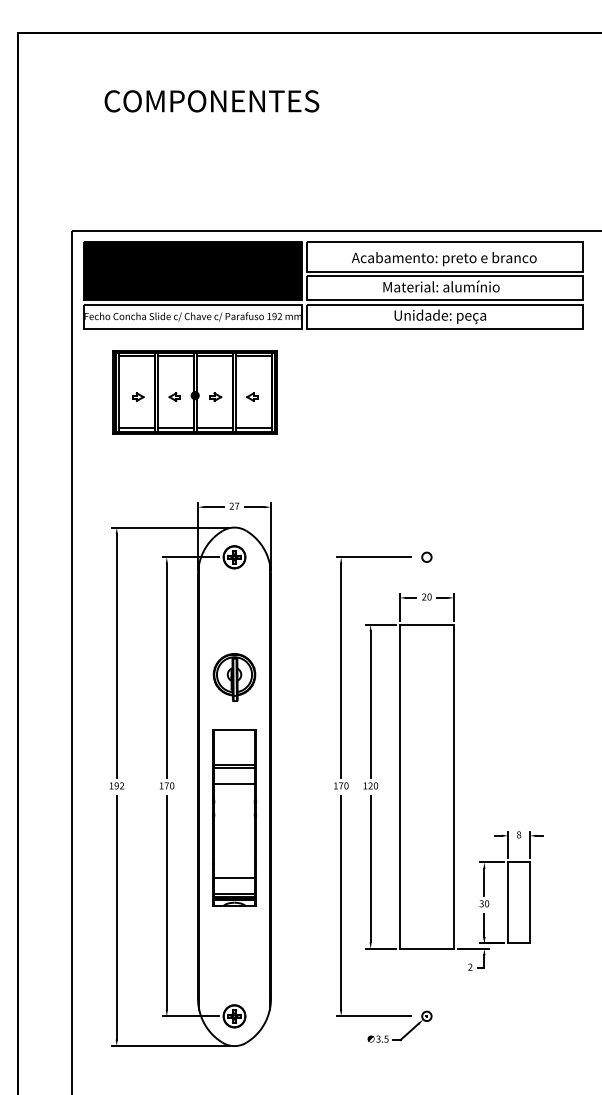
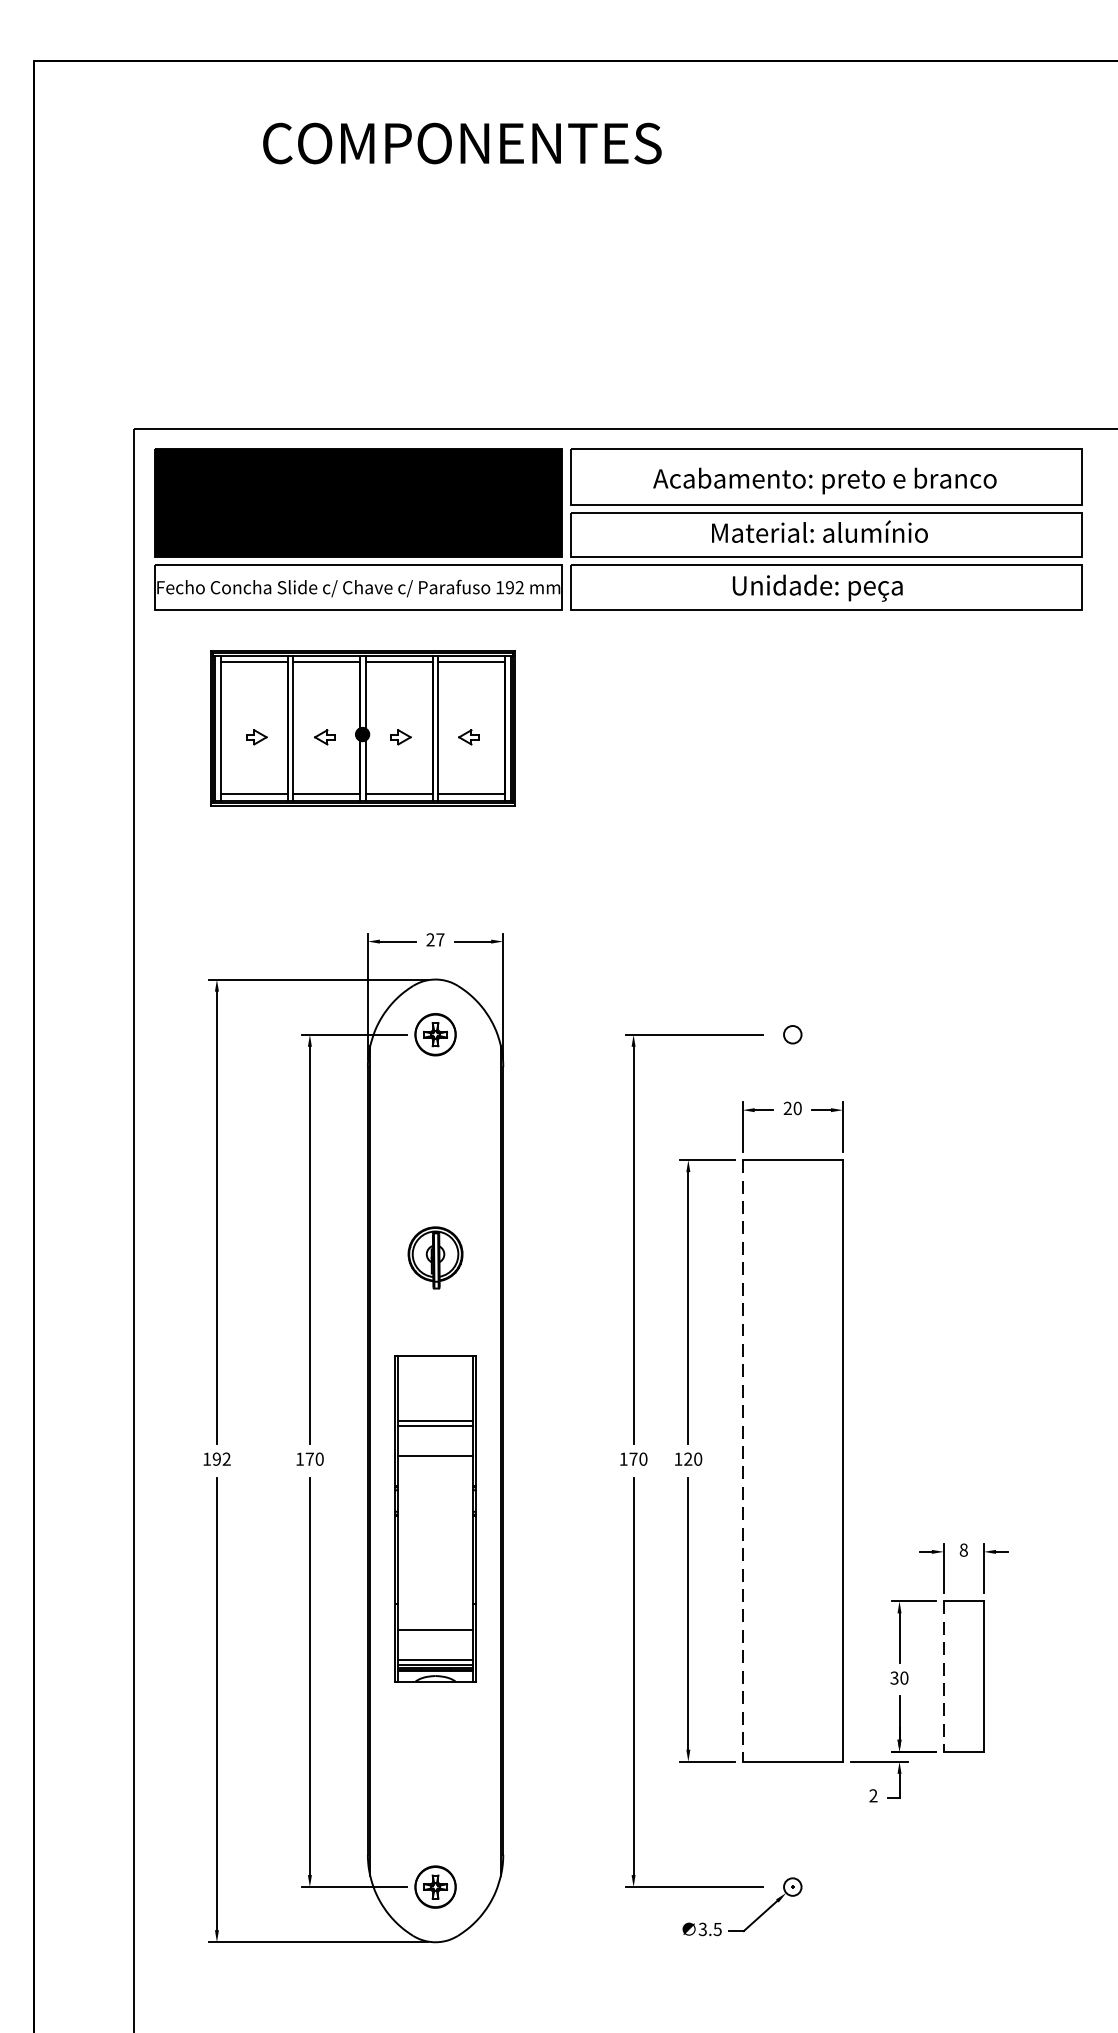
text: (211, 101) -> (461, 143), moved
part: (234, 677) -> (435, 1257), size x0.7
line: (399, 787) -> (741, 1462), solid -> dashed
line: (508, 902) -> (944, 1675), solid -> dashed

